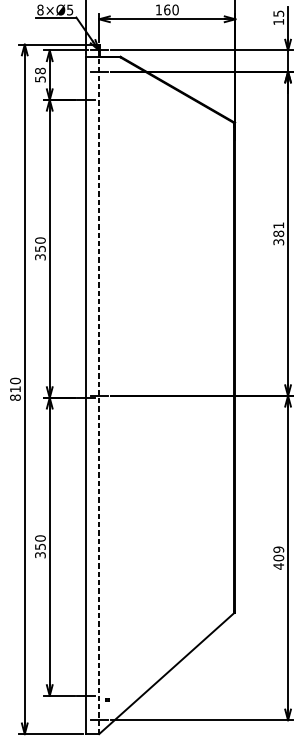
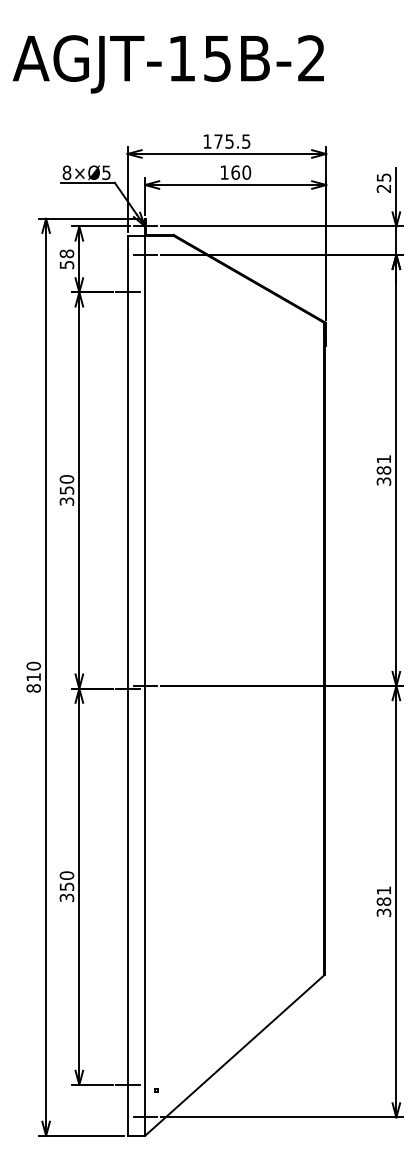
text: (278, 21) -> (383, 188), 15 -> 25
line: (99, 395) -> (145, 685), dashed -> solid
text: (278, 557) -> (383, 901), 409 -> 381

